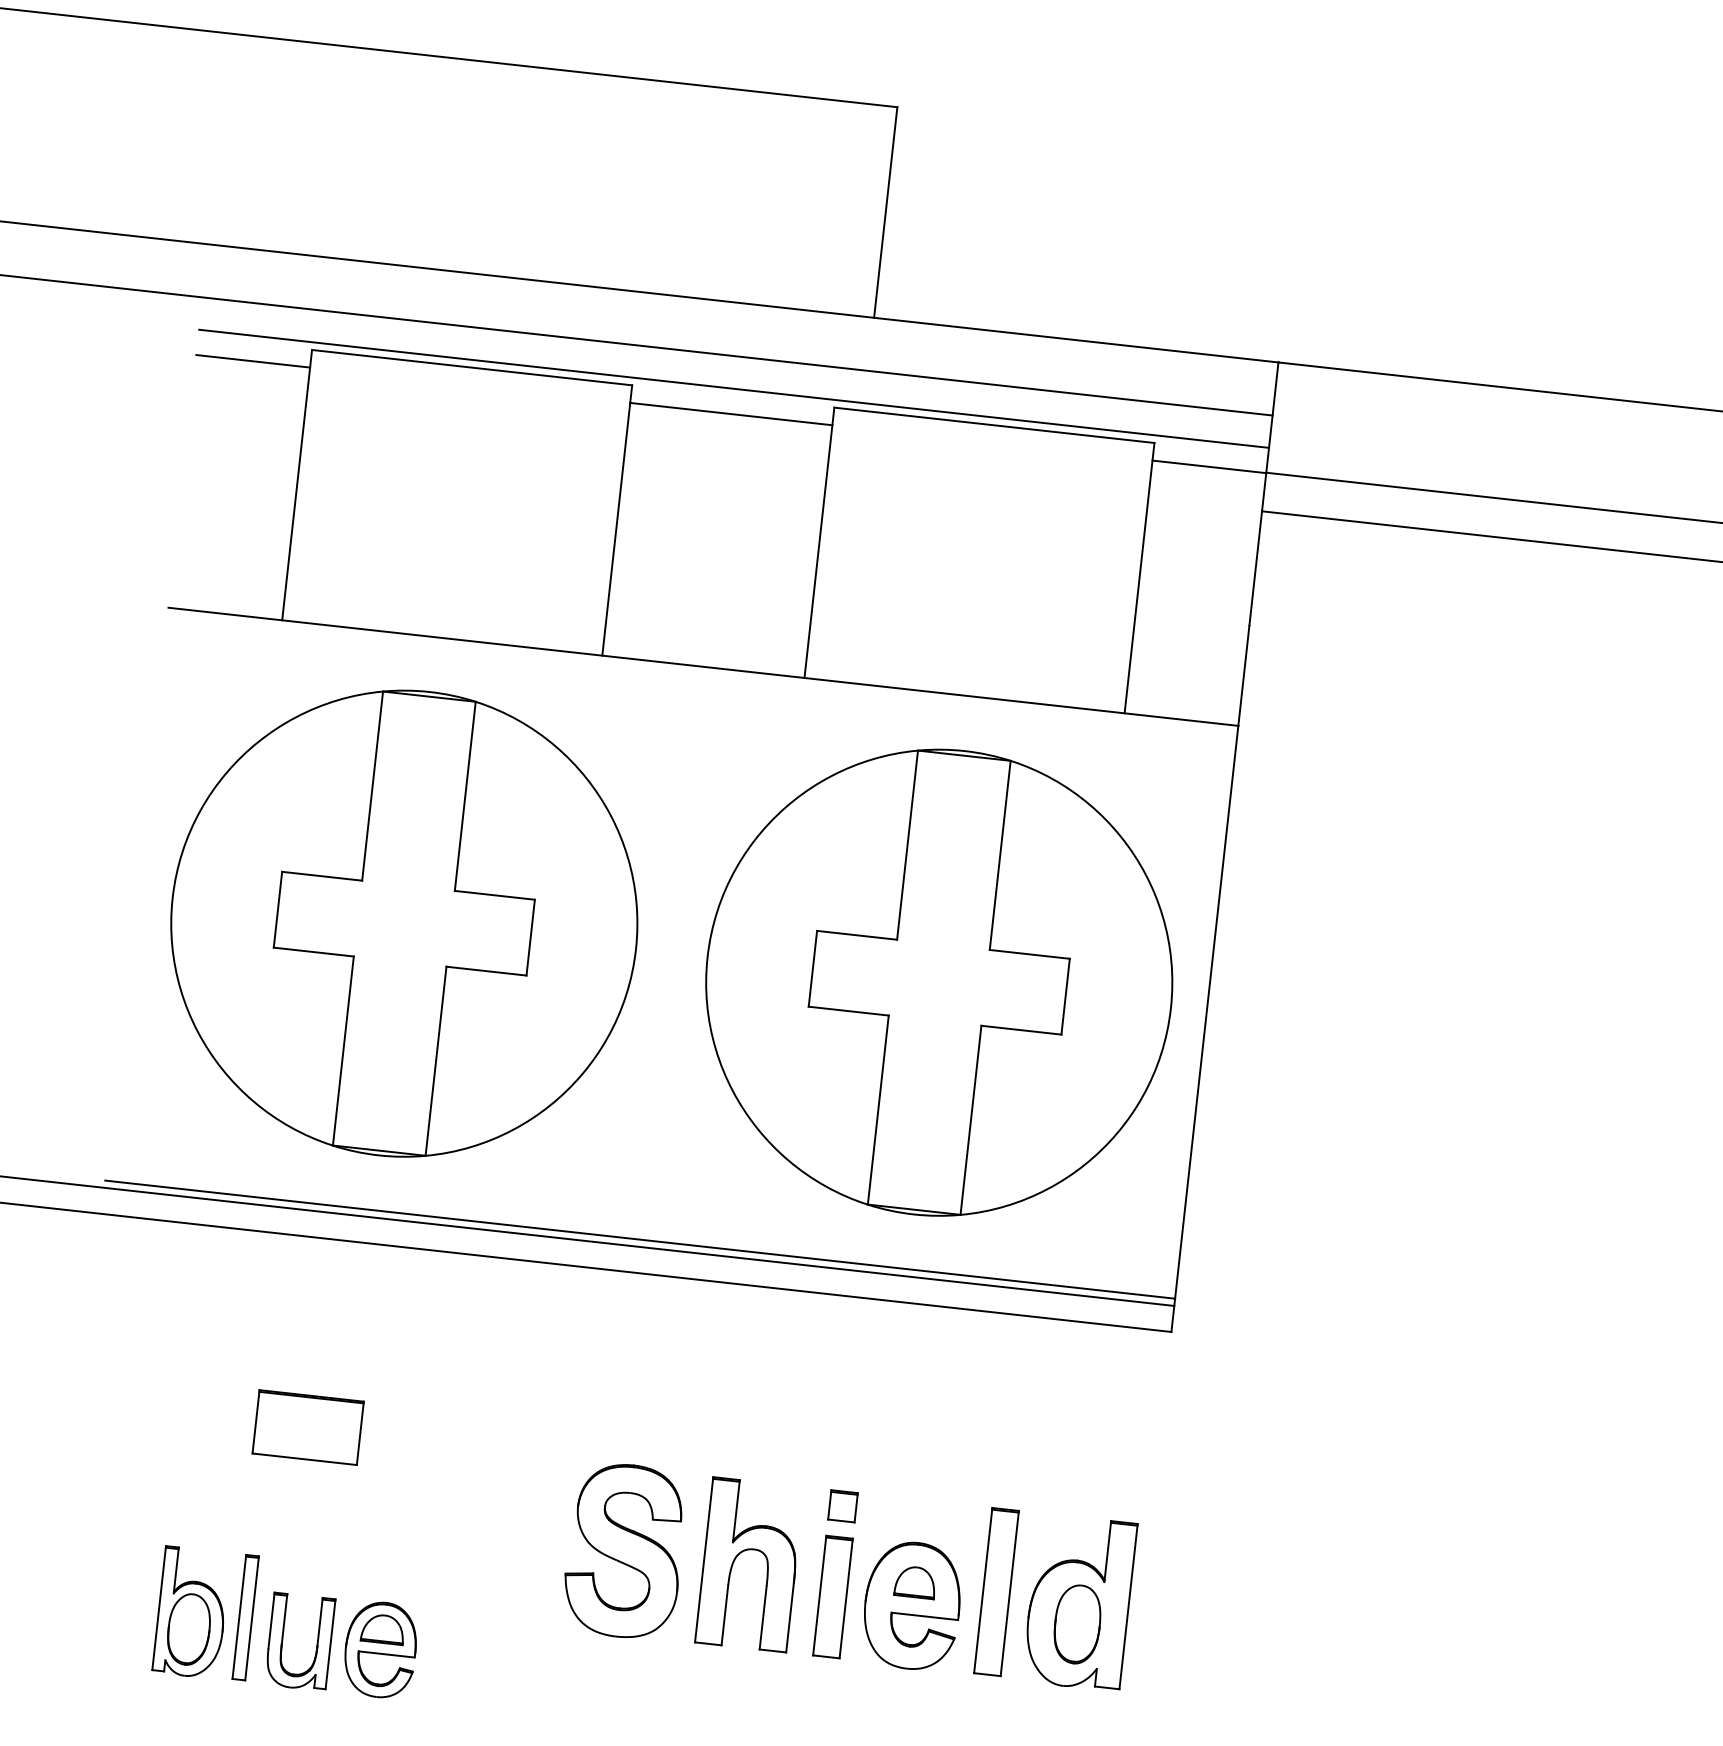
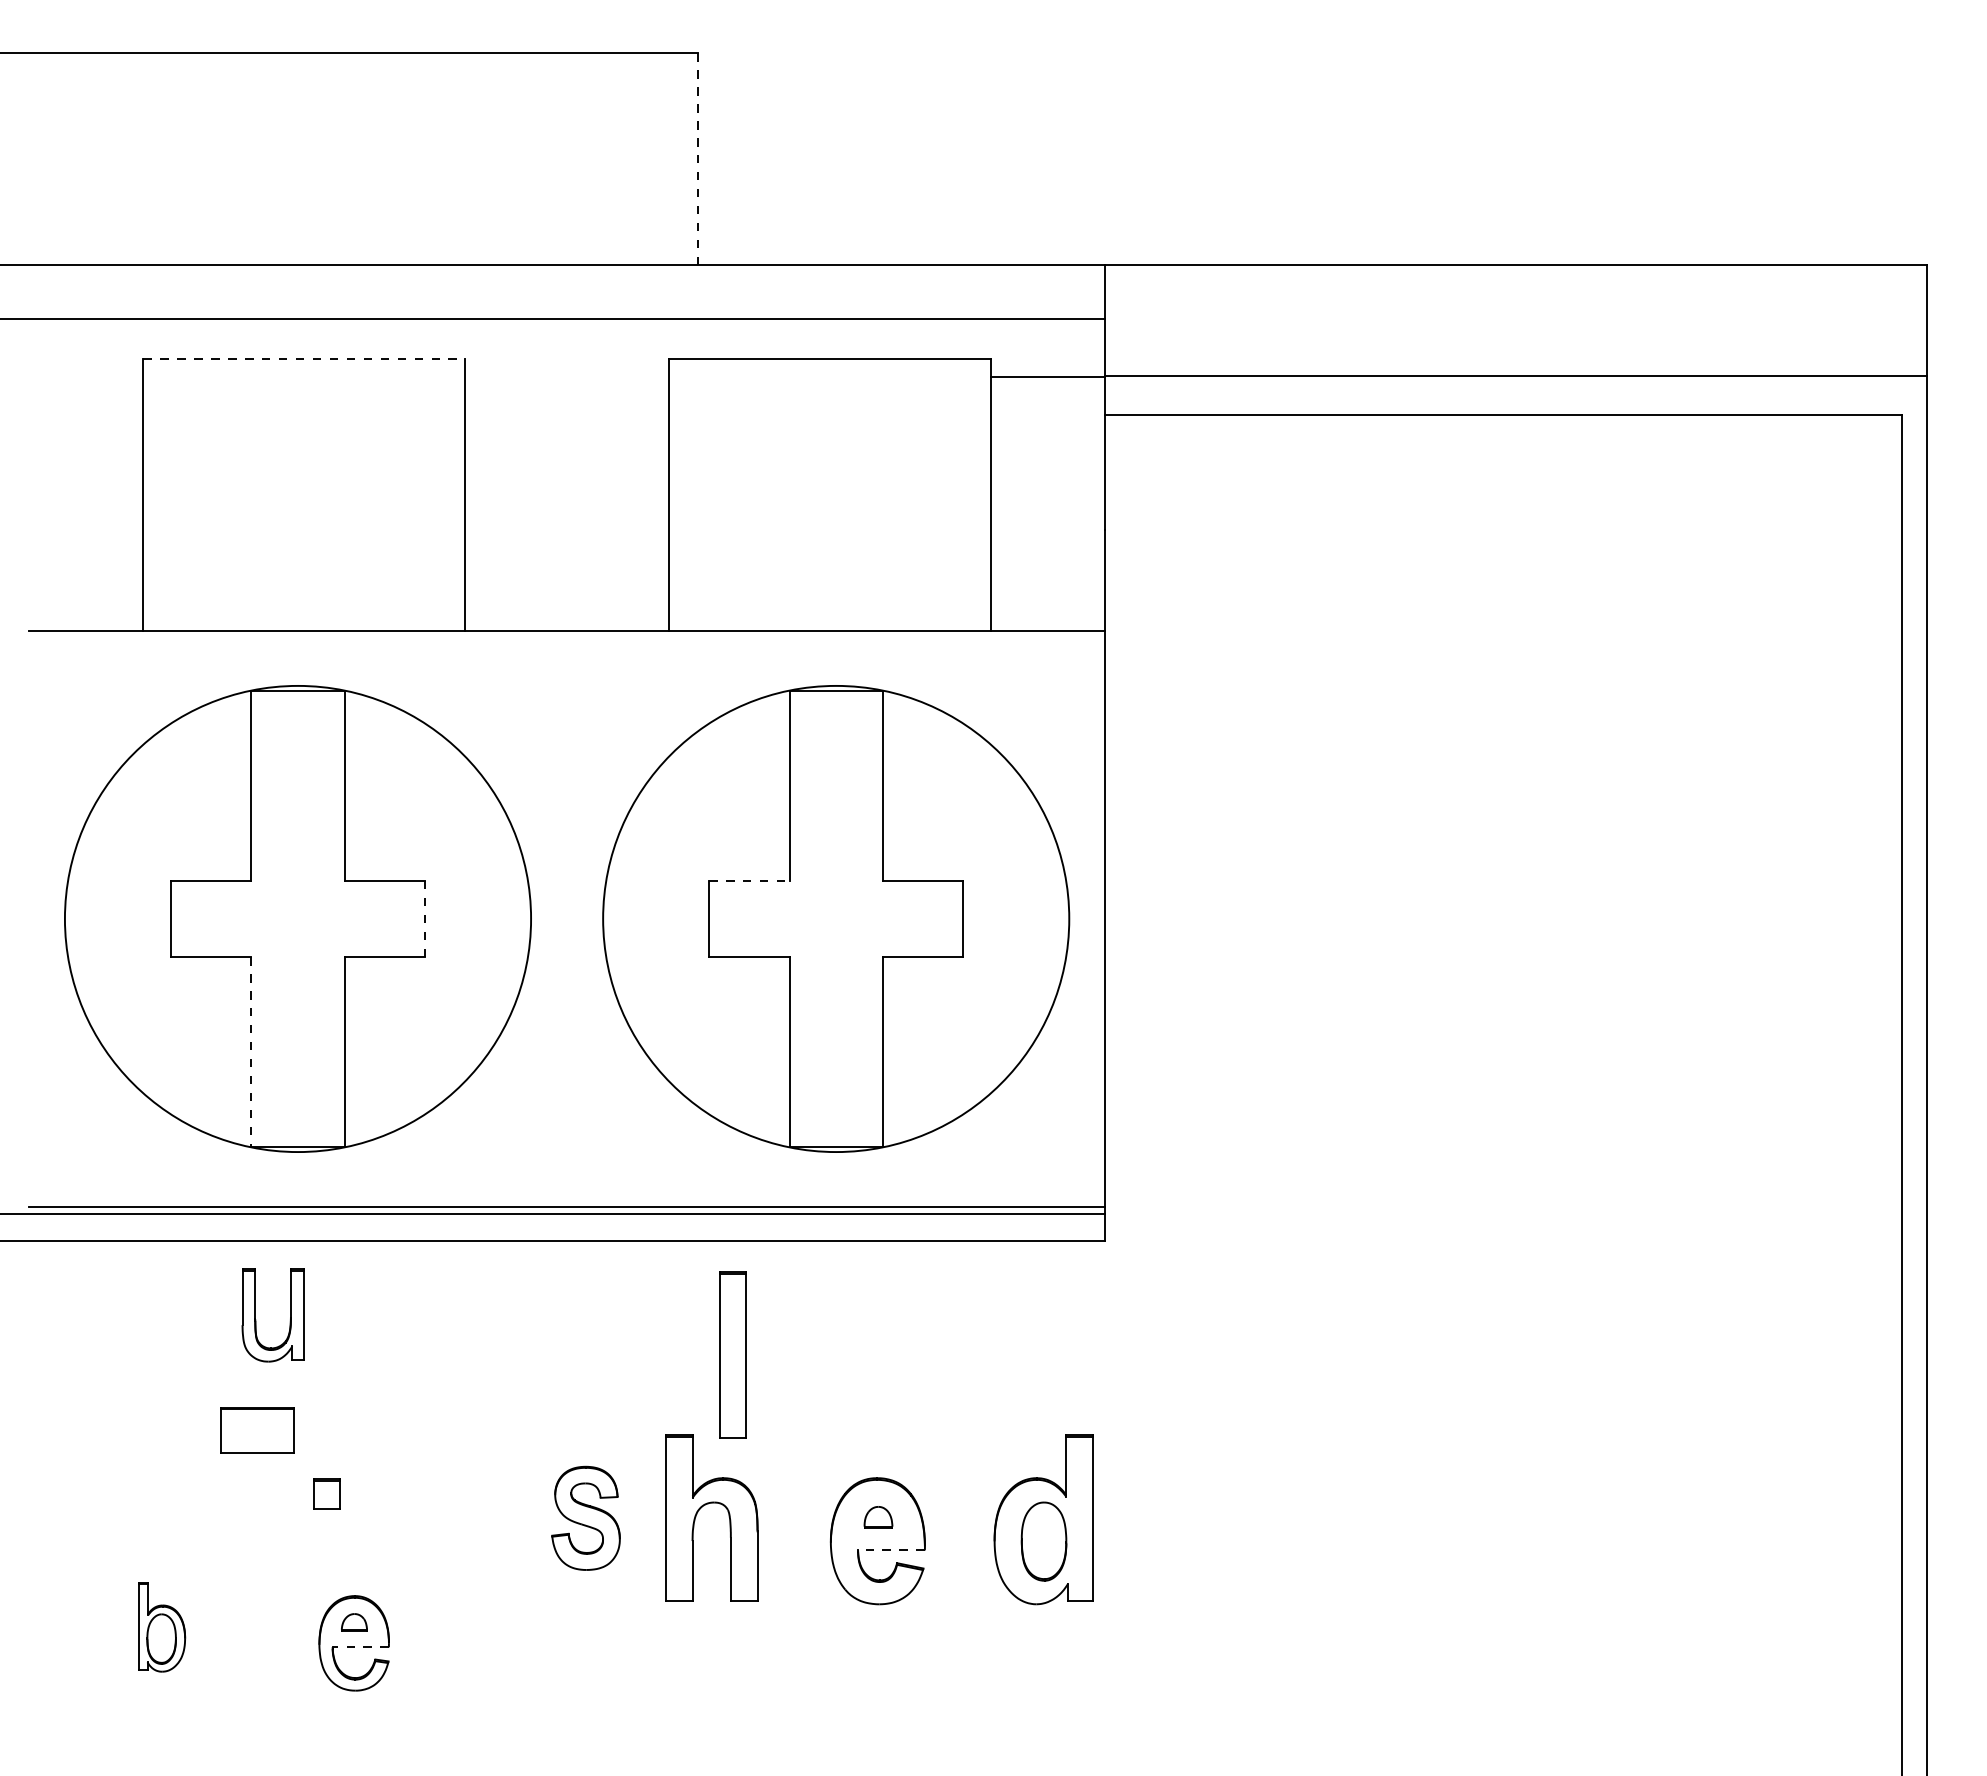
line: (885, 212) -> (698, 159), solid -> dashed
line: (252, 361) -> (85, 376), removed
line: (472, 367) -> (304, 358), solid -> dashed
line: (733, 389) -> (566, 351), removed
line: (730, 413) -> (566, 376), removed
line: (857, 934) -> (749, 880), solid -> dashed
line: (531, 937) -> (425, 918), solid -> dashed
line: (343, 1051) -> (251, 1052), solid -> dashed
part: (307, 1427) -> (257, 1430), size x0.7
part: (842, 1505) -> (326, 1493), moved
part: (624, 1551) -> (585, 1518), size x0.6
part: (915, 1581) -> (878, 1516), size x0.7
part: (996, 1591) -> (732, 1354), moved
part: (832, 1596) -> (797, 1540), removed
part: (190, 1612) -> (161, 1627), size x0.7
line: (923, 1616) -> (890, 1550), solid -> dashed
part: (245, 1618) -> (216, 1626), removed
part: (383, 1628) -> (354, 1621), size x0.6
part: (283, 1644) -> (256, 1319), moved
line: (386, 1654) -> (360, 1647), solid -> dashed

